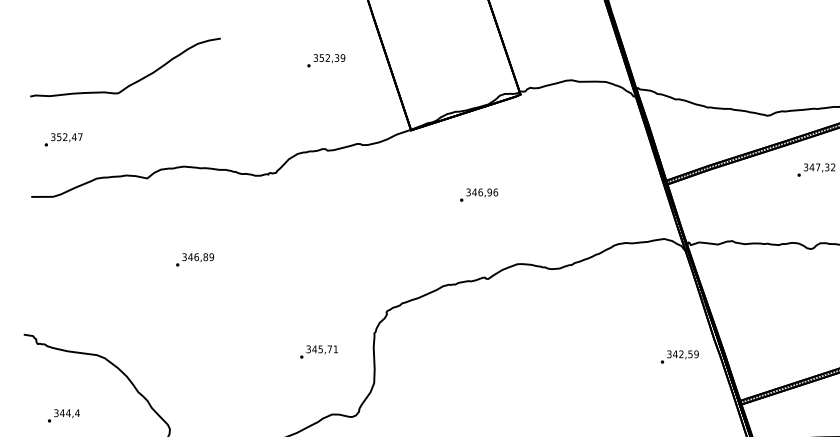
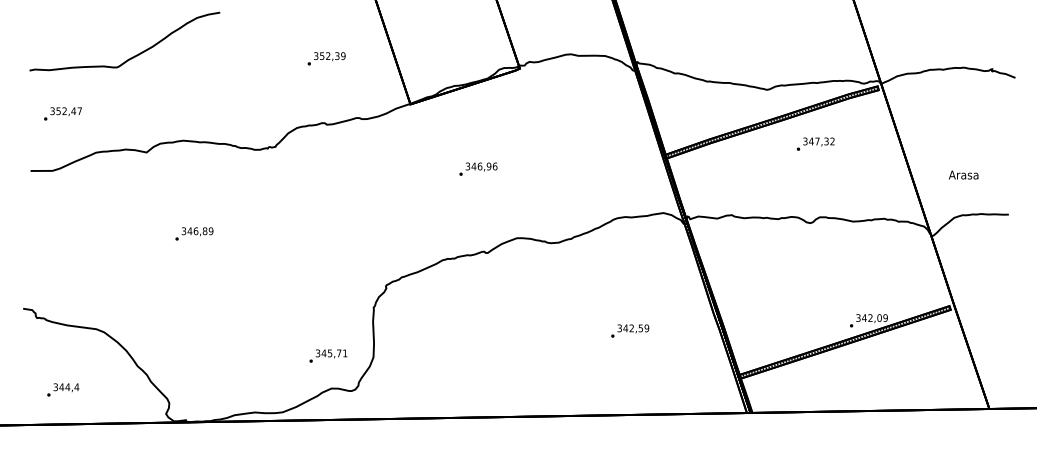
text: (326, 60) -> (326, 58), moved
text: (319, 351) -> (328, 355), moved
text: (680, 356) -> (630, 330), moved

